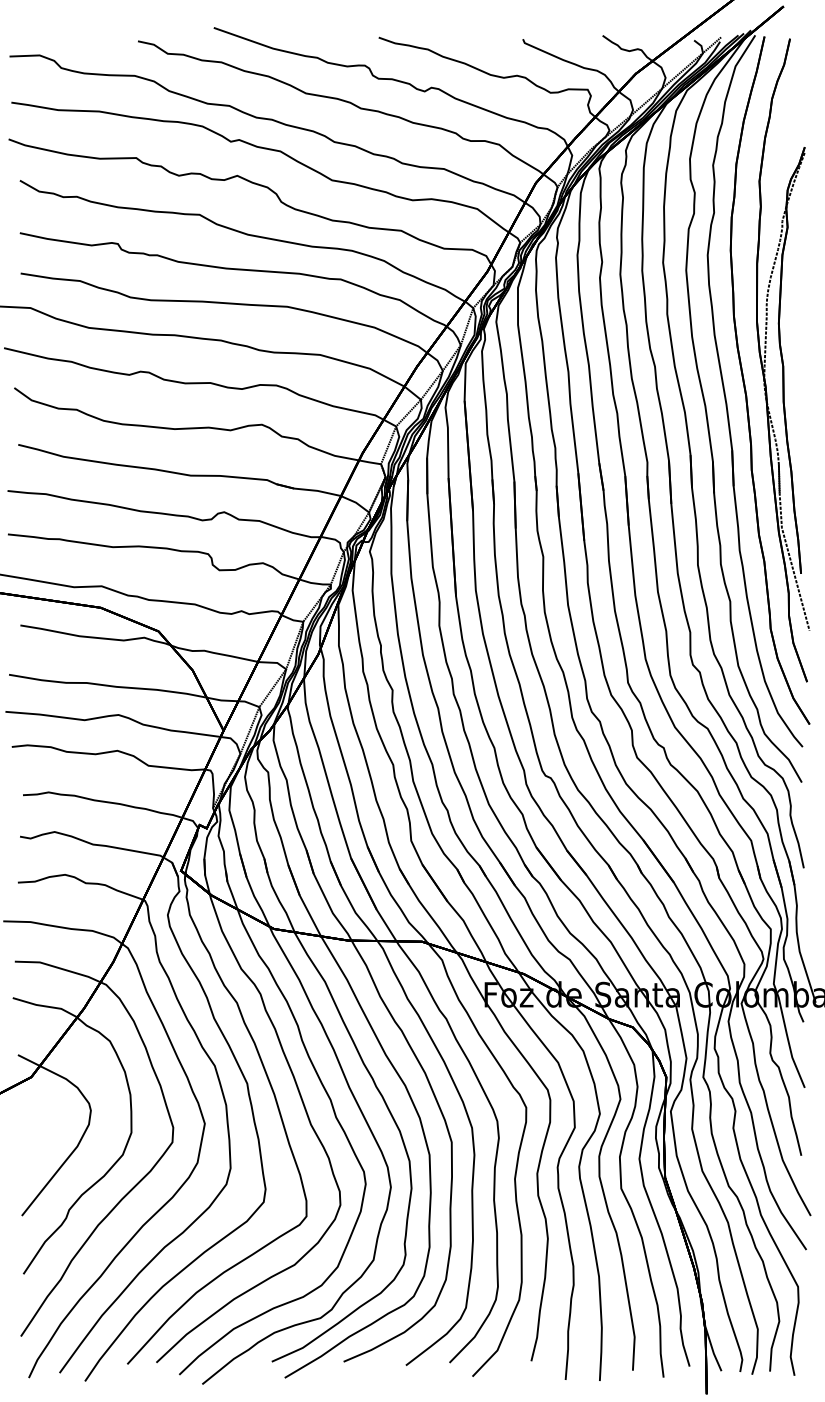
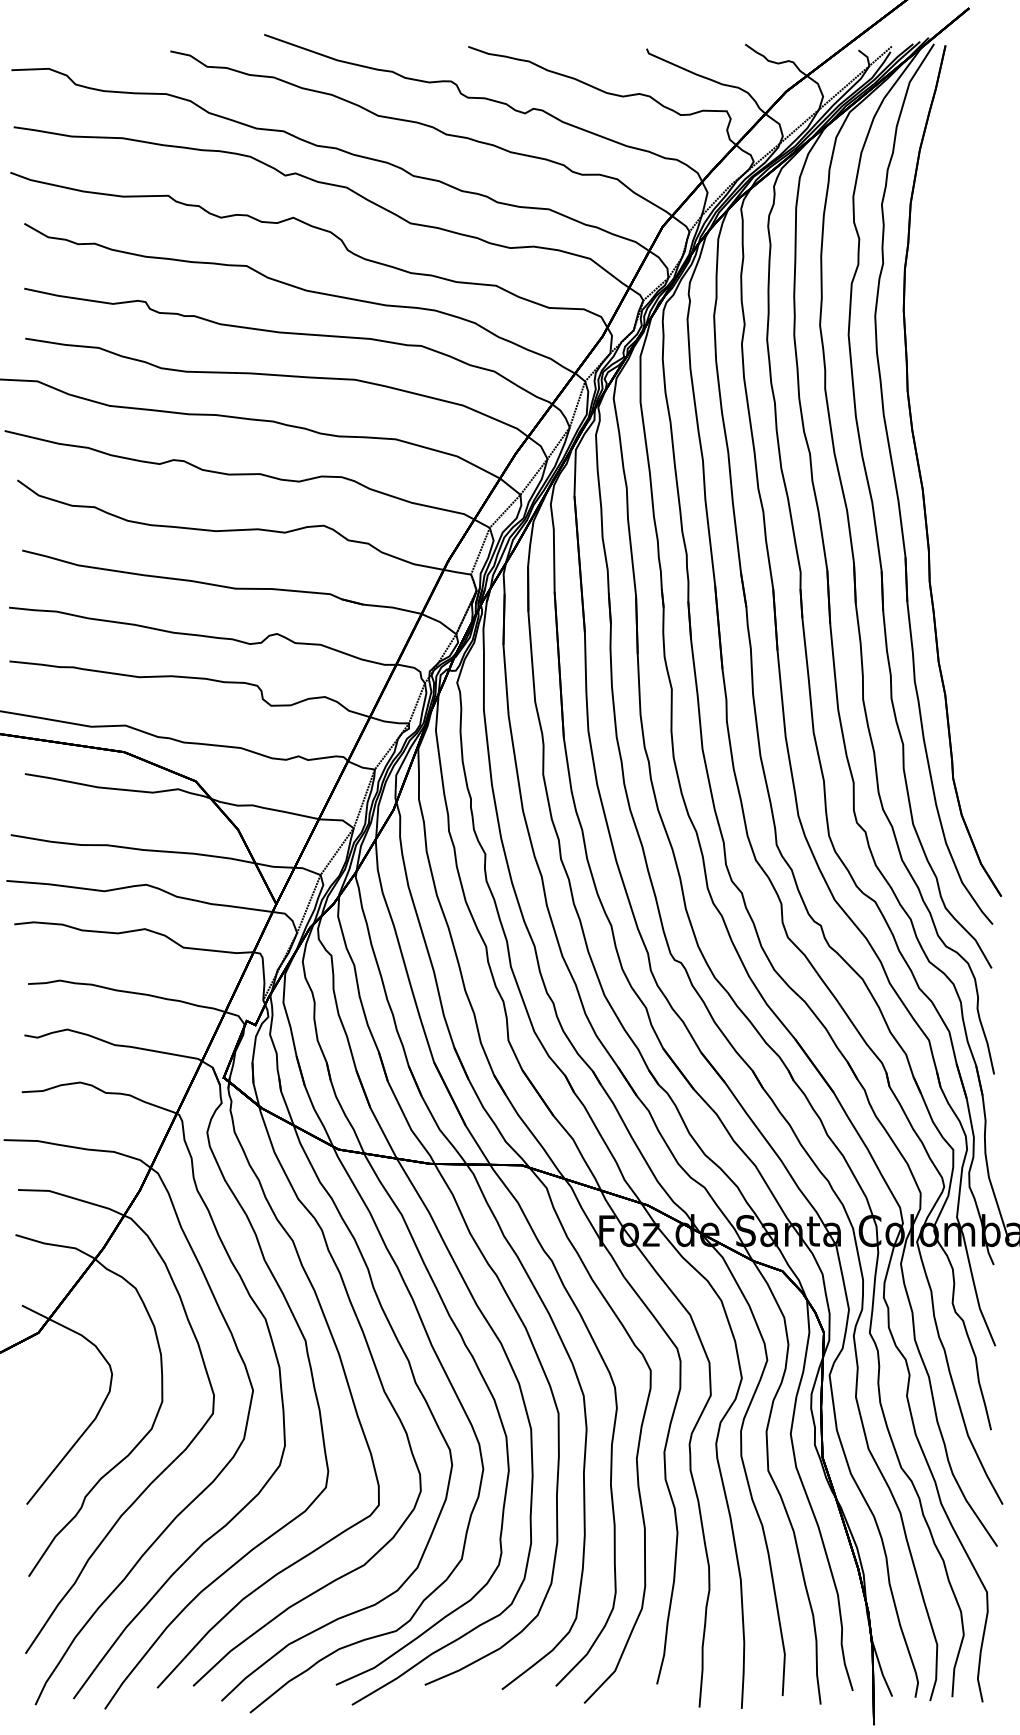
part: (783, 360) -> (968, 446), removed

